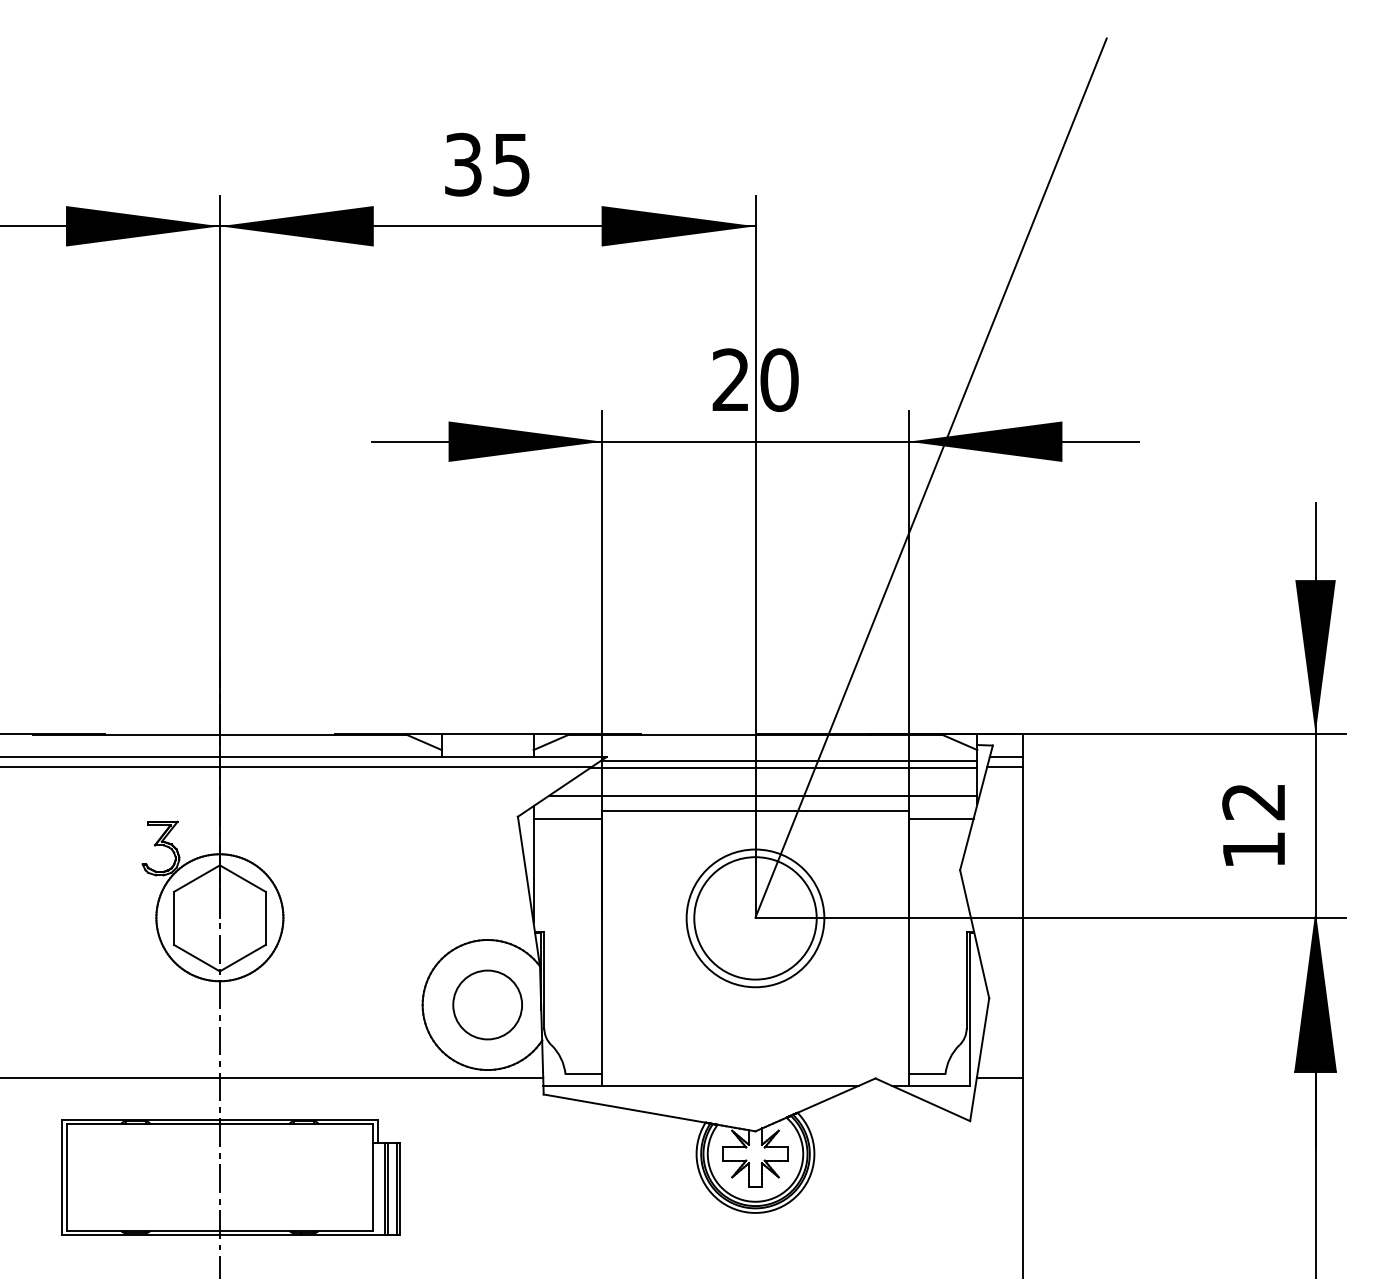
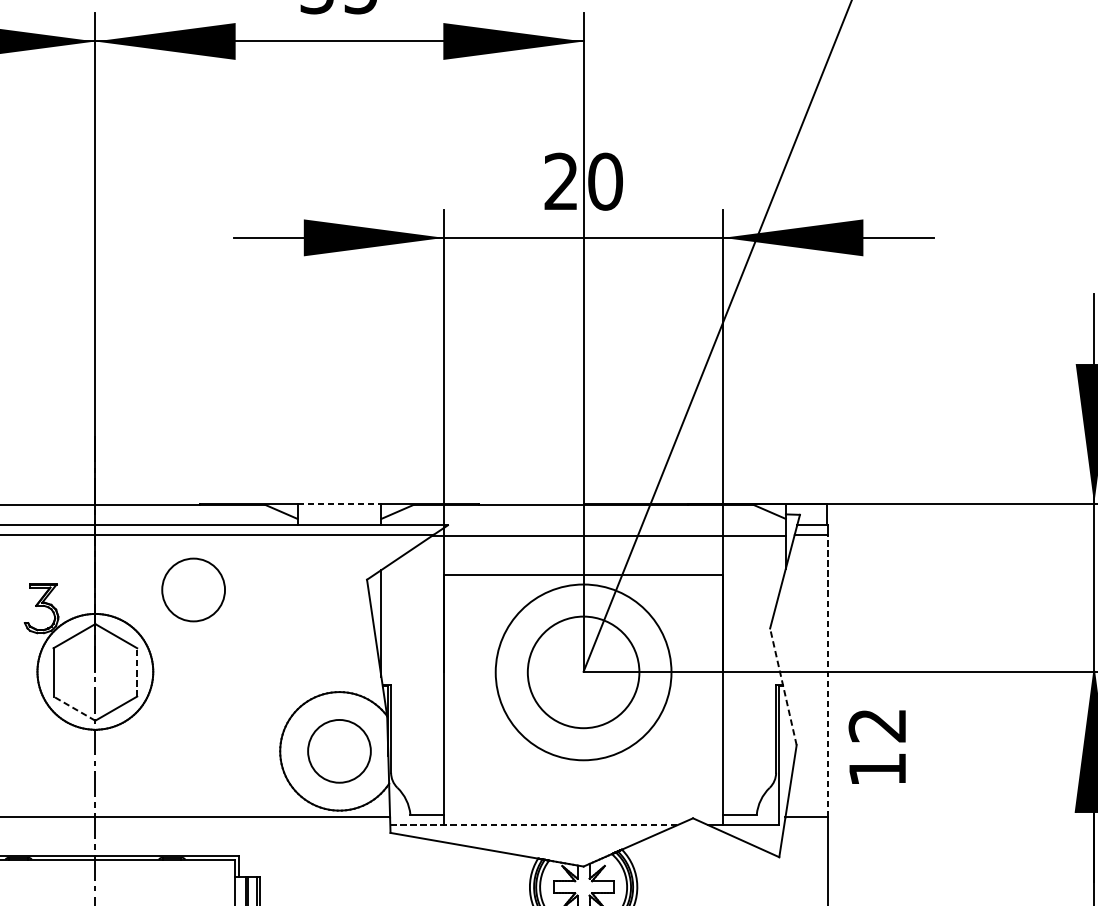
line: (487, 734) -> (339, 504), solid -> dashed
line: (789, 760) -> (614, 528), removed
line: (762, 795) -> (589, 560), removed
line: (567, 818) -> (412, 581), removed
line: (940, 818) -> (752, 581), removed
text: (1253, 825) -> (877, 747), moved
circle: (327, 827) -> (193, 589), added
line: (265, 918) -> (136, 672), solid -> dashed
circle: (755, 918) -> (583, 672), size x1.4
line: (1023, 921) -> (827, 675), solid -> dashed
line: (974, 934) -> (783, 687), solid -> dashed
line: (196, 958) -> (74, 708), solid -> dashed
line: (700, 1085) -> (533, 824), solid -> dashed

